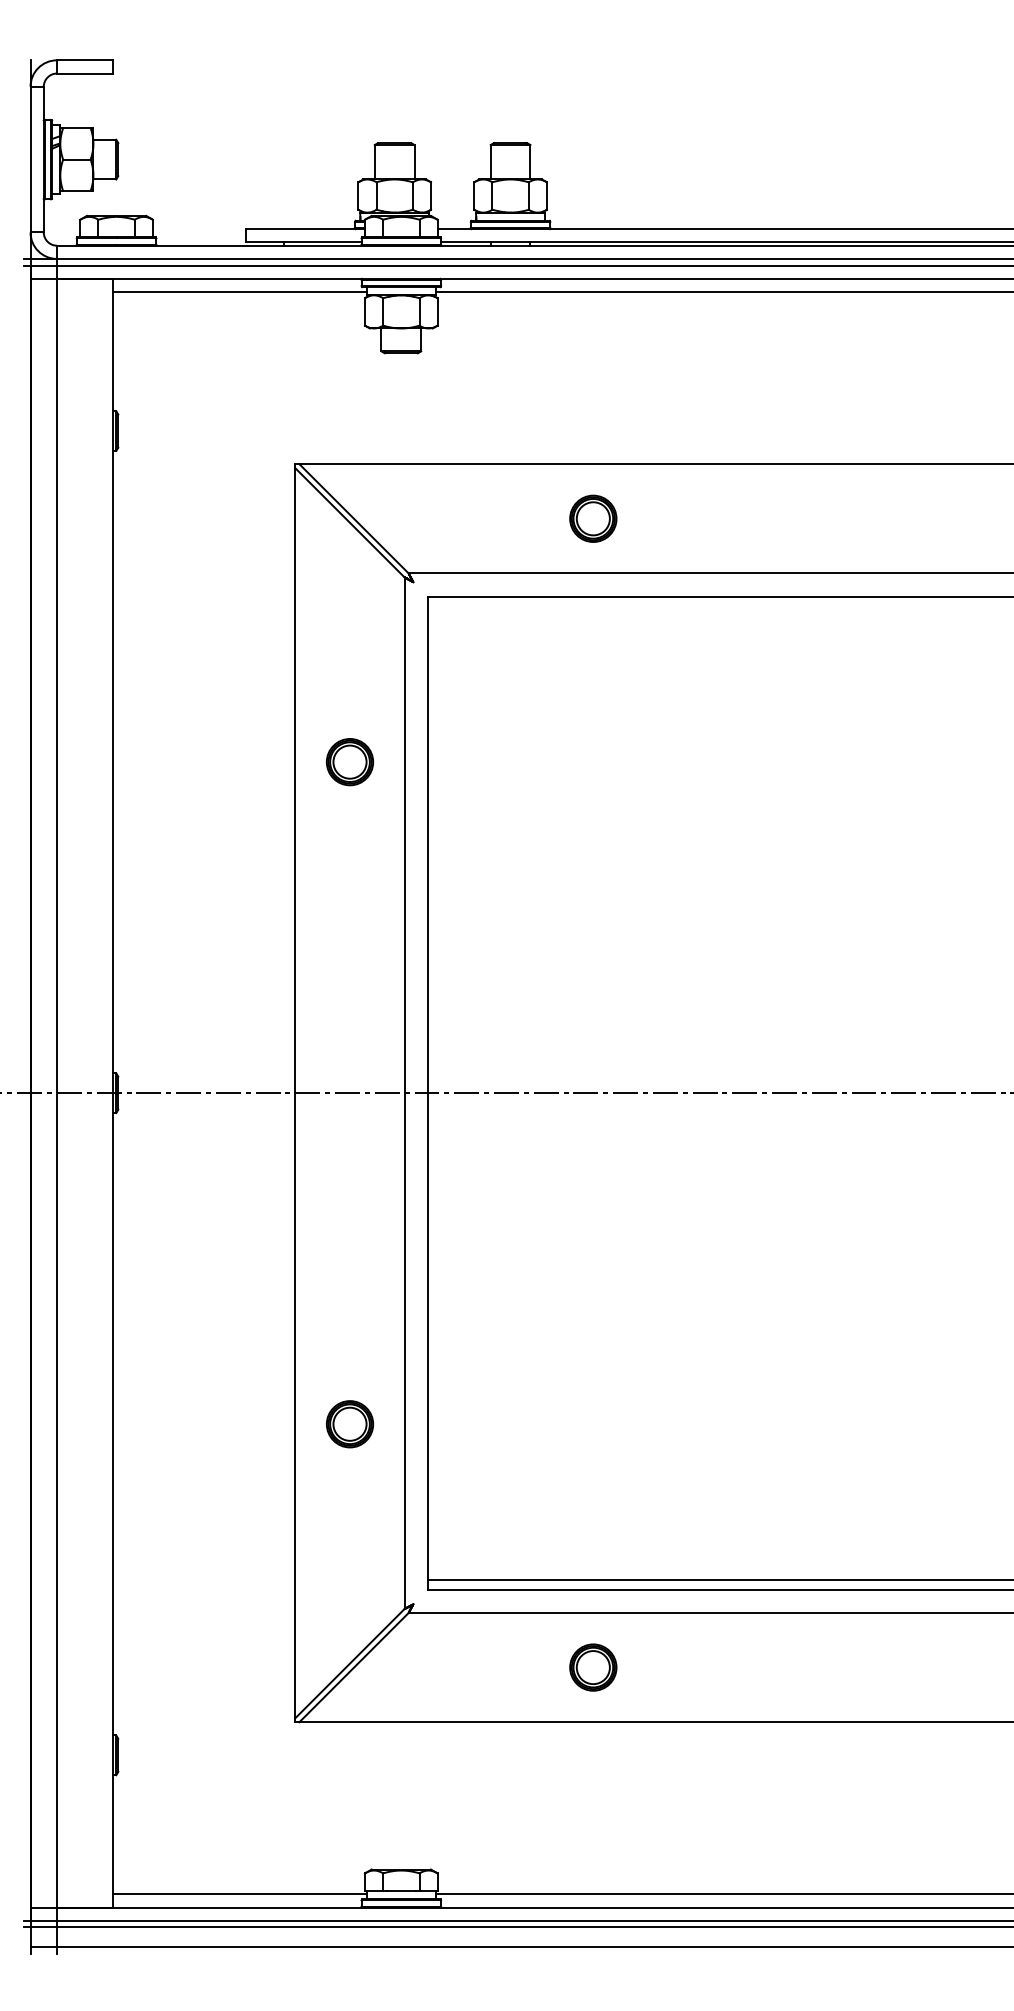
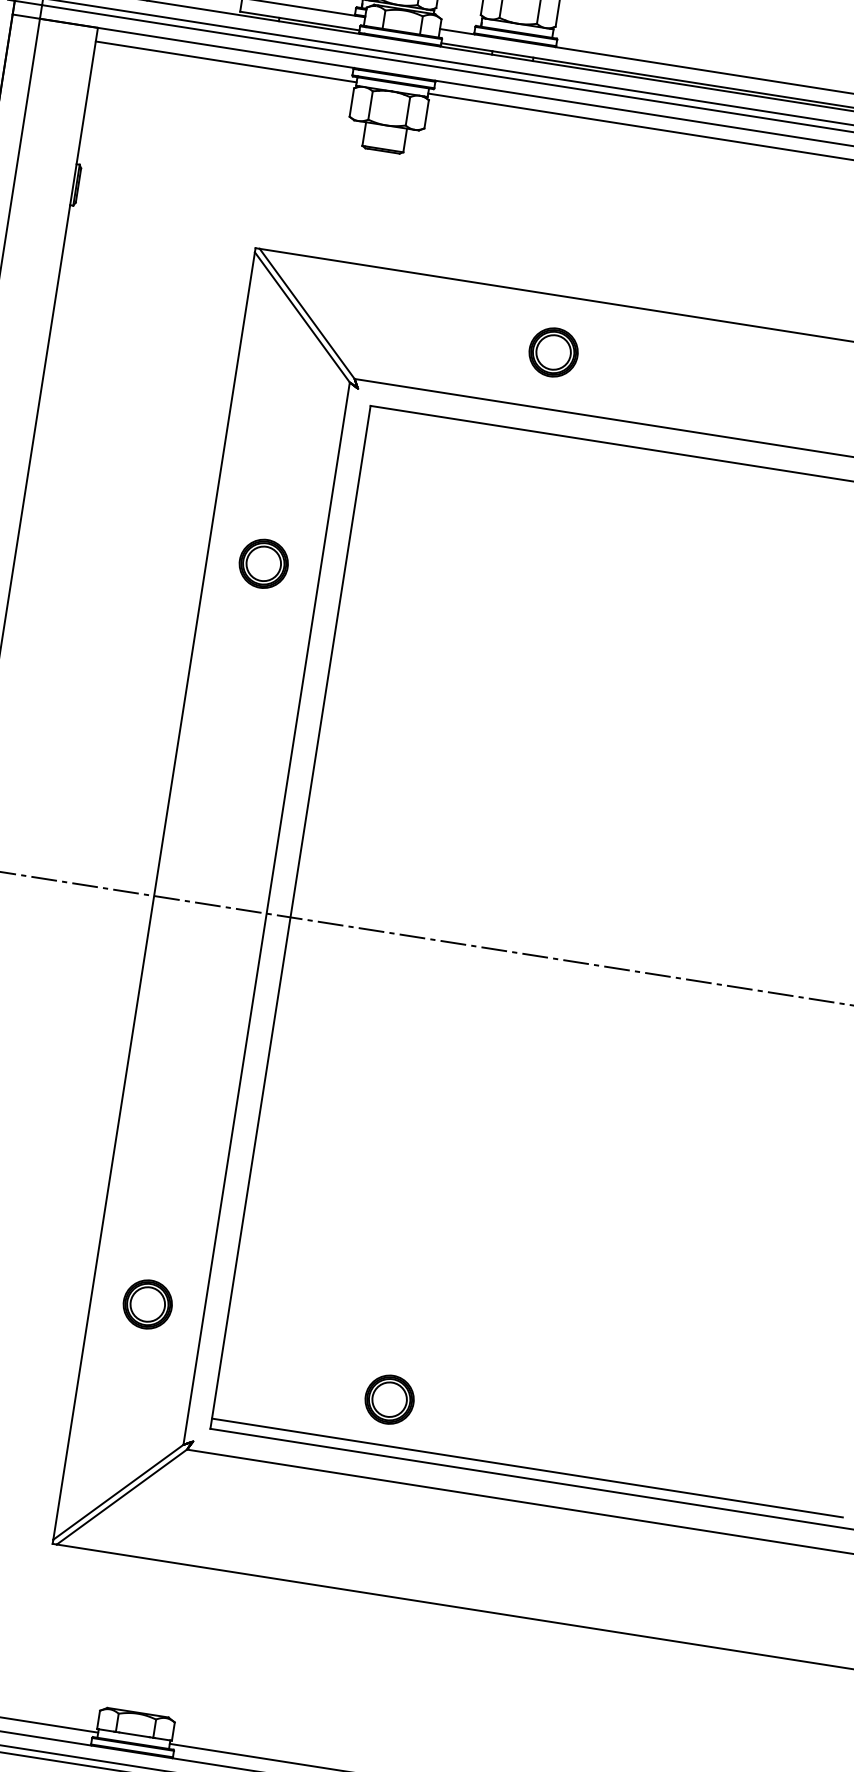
part: (350, 1424) -> (148, 1304), moved
part: (593, 1667) -> (389, 1399), moved

